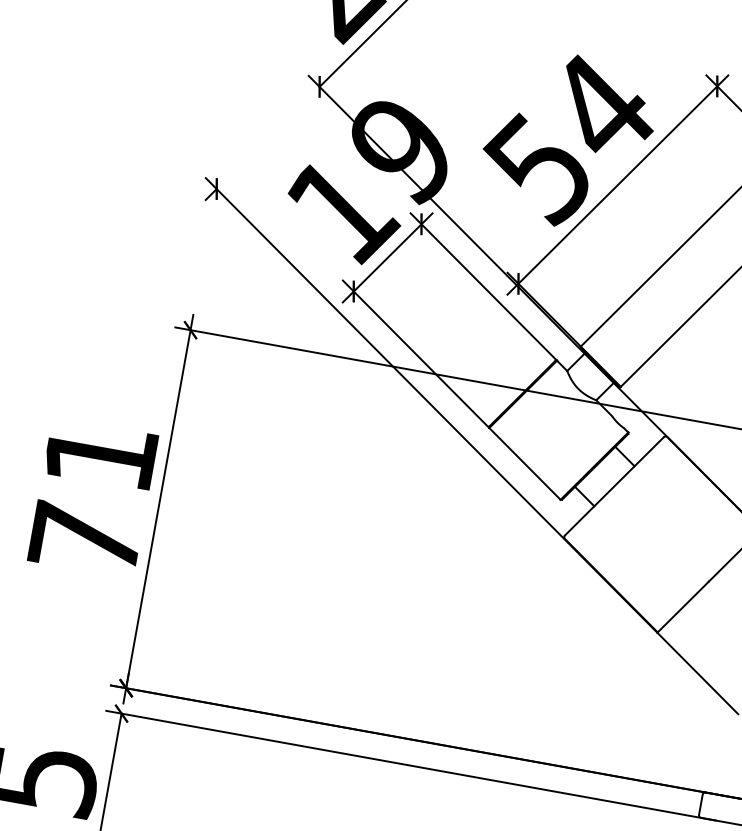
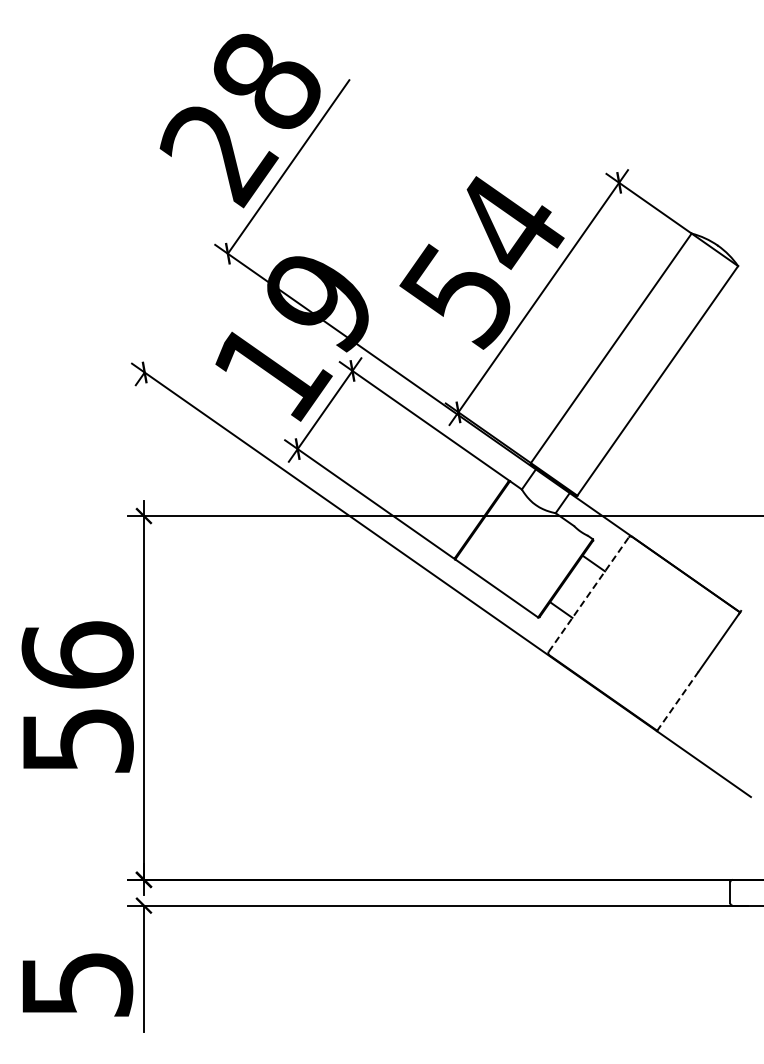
line: (614, 486) -> (588, 594), solid -> dashed
text: (93, 496) -> (77, 696), 71 -> 56
line: (683, 607) -> (678, 701), solid -> dashed

